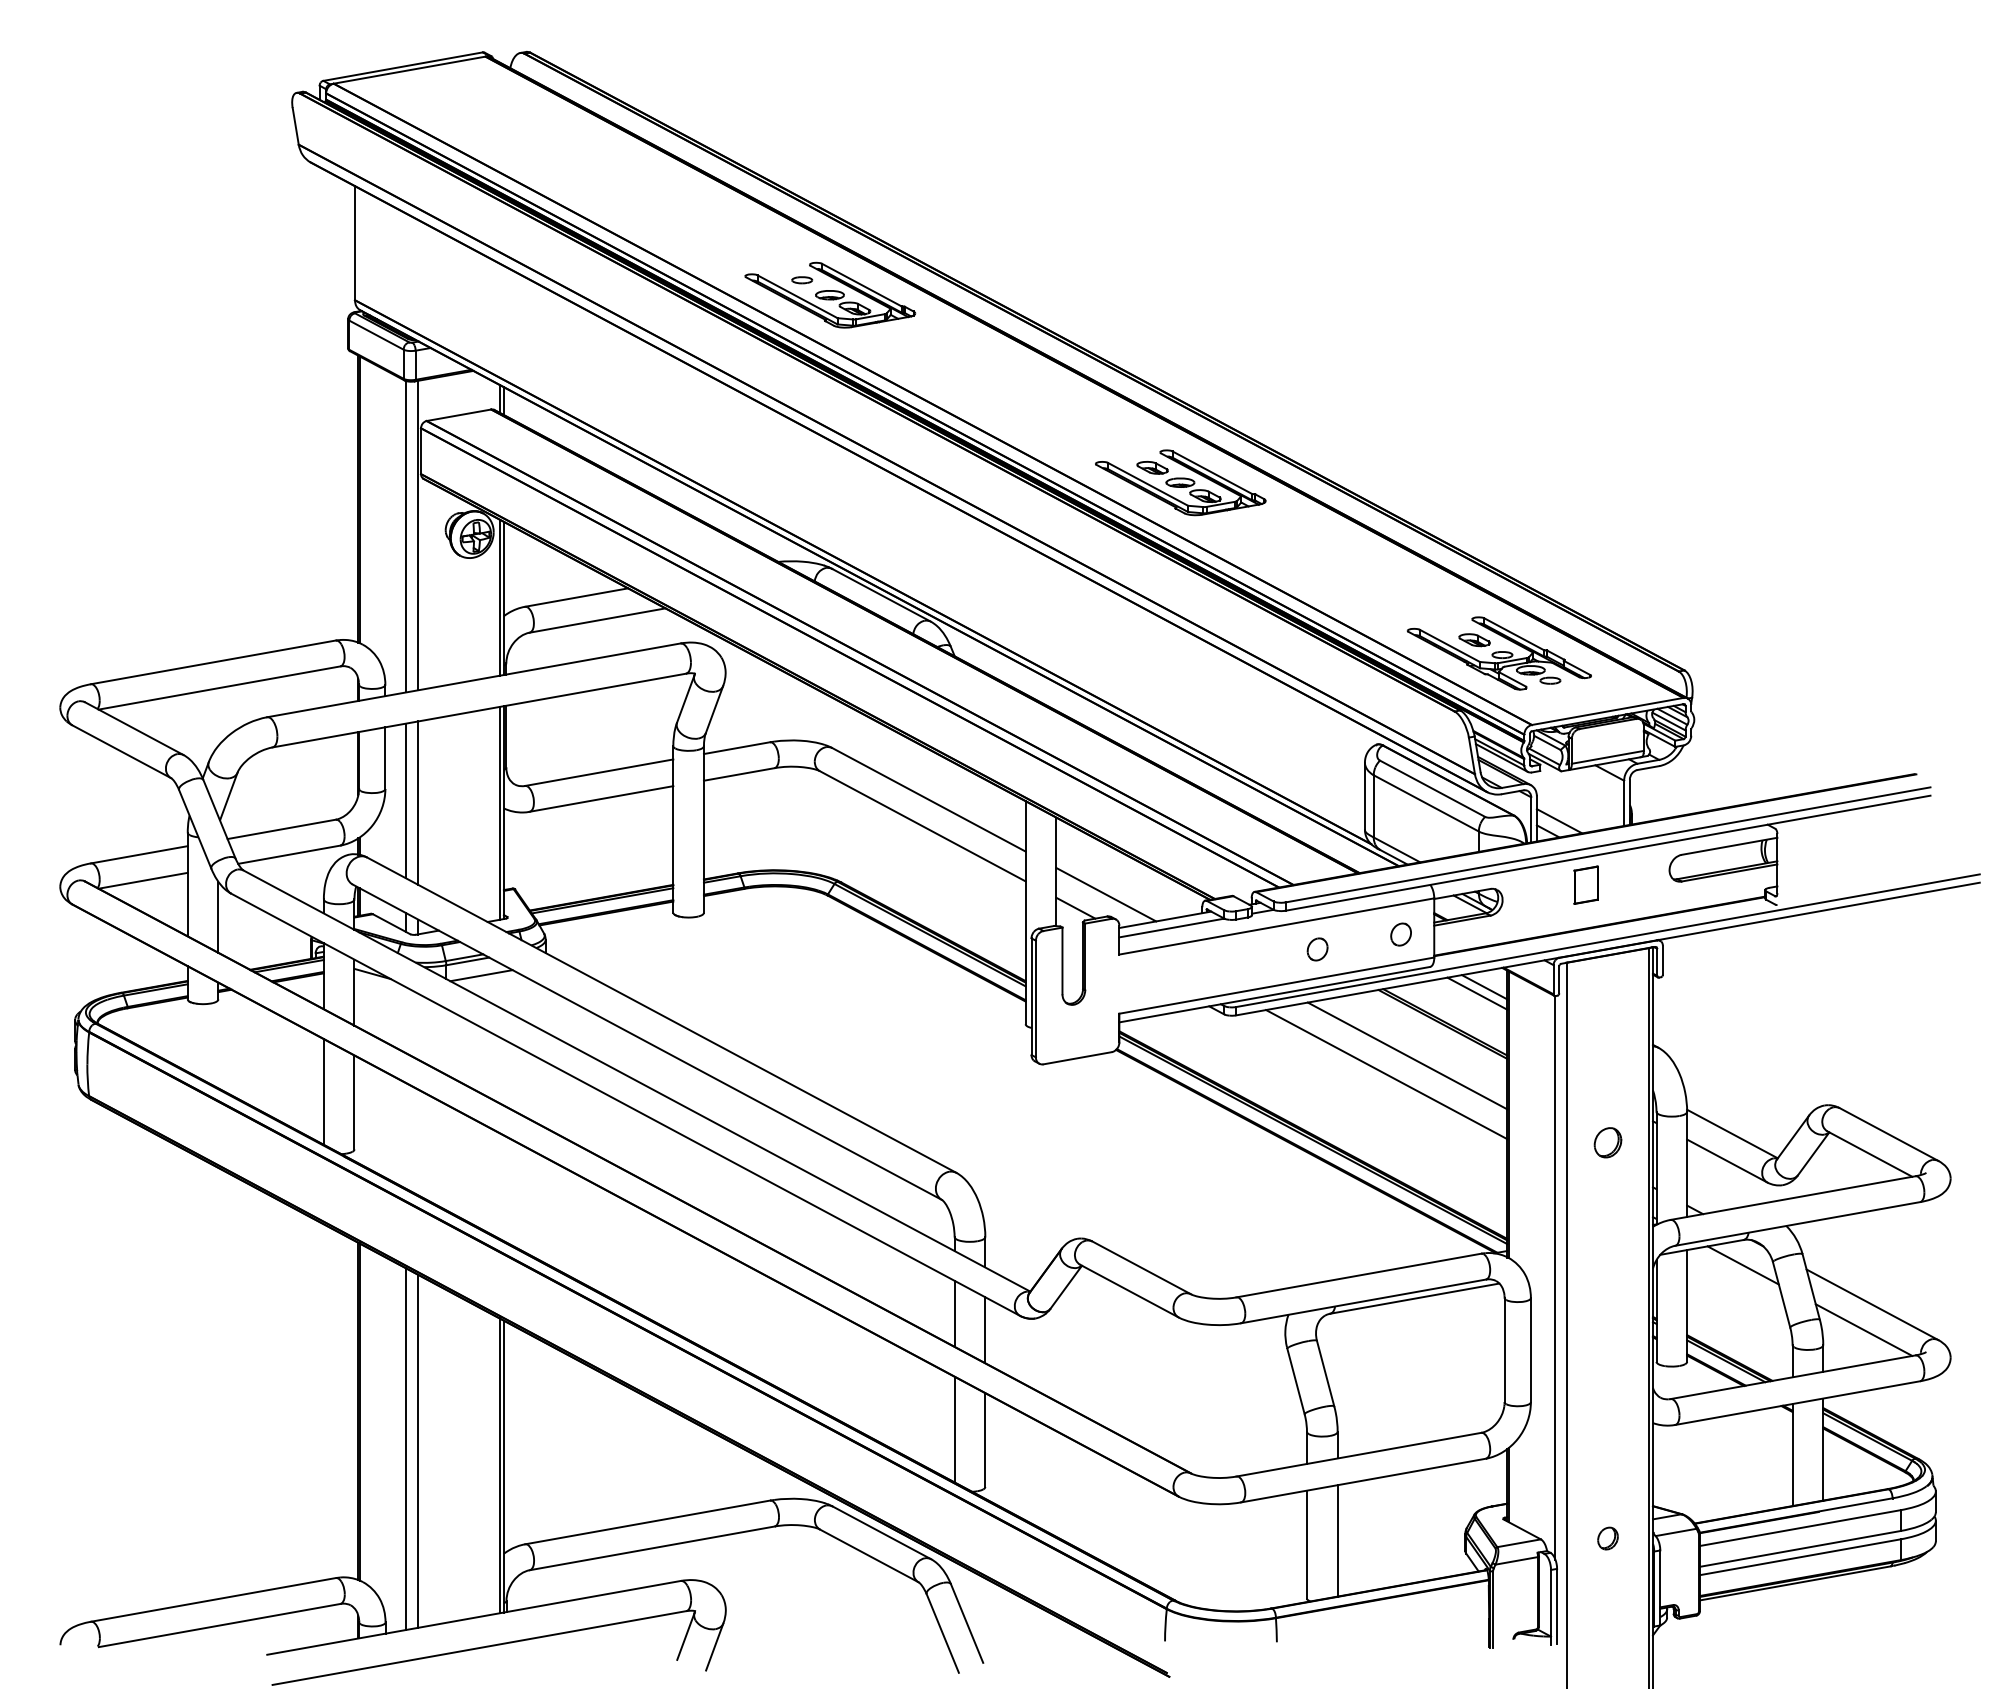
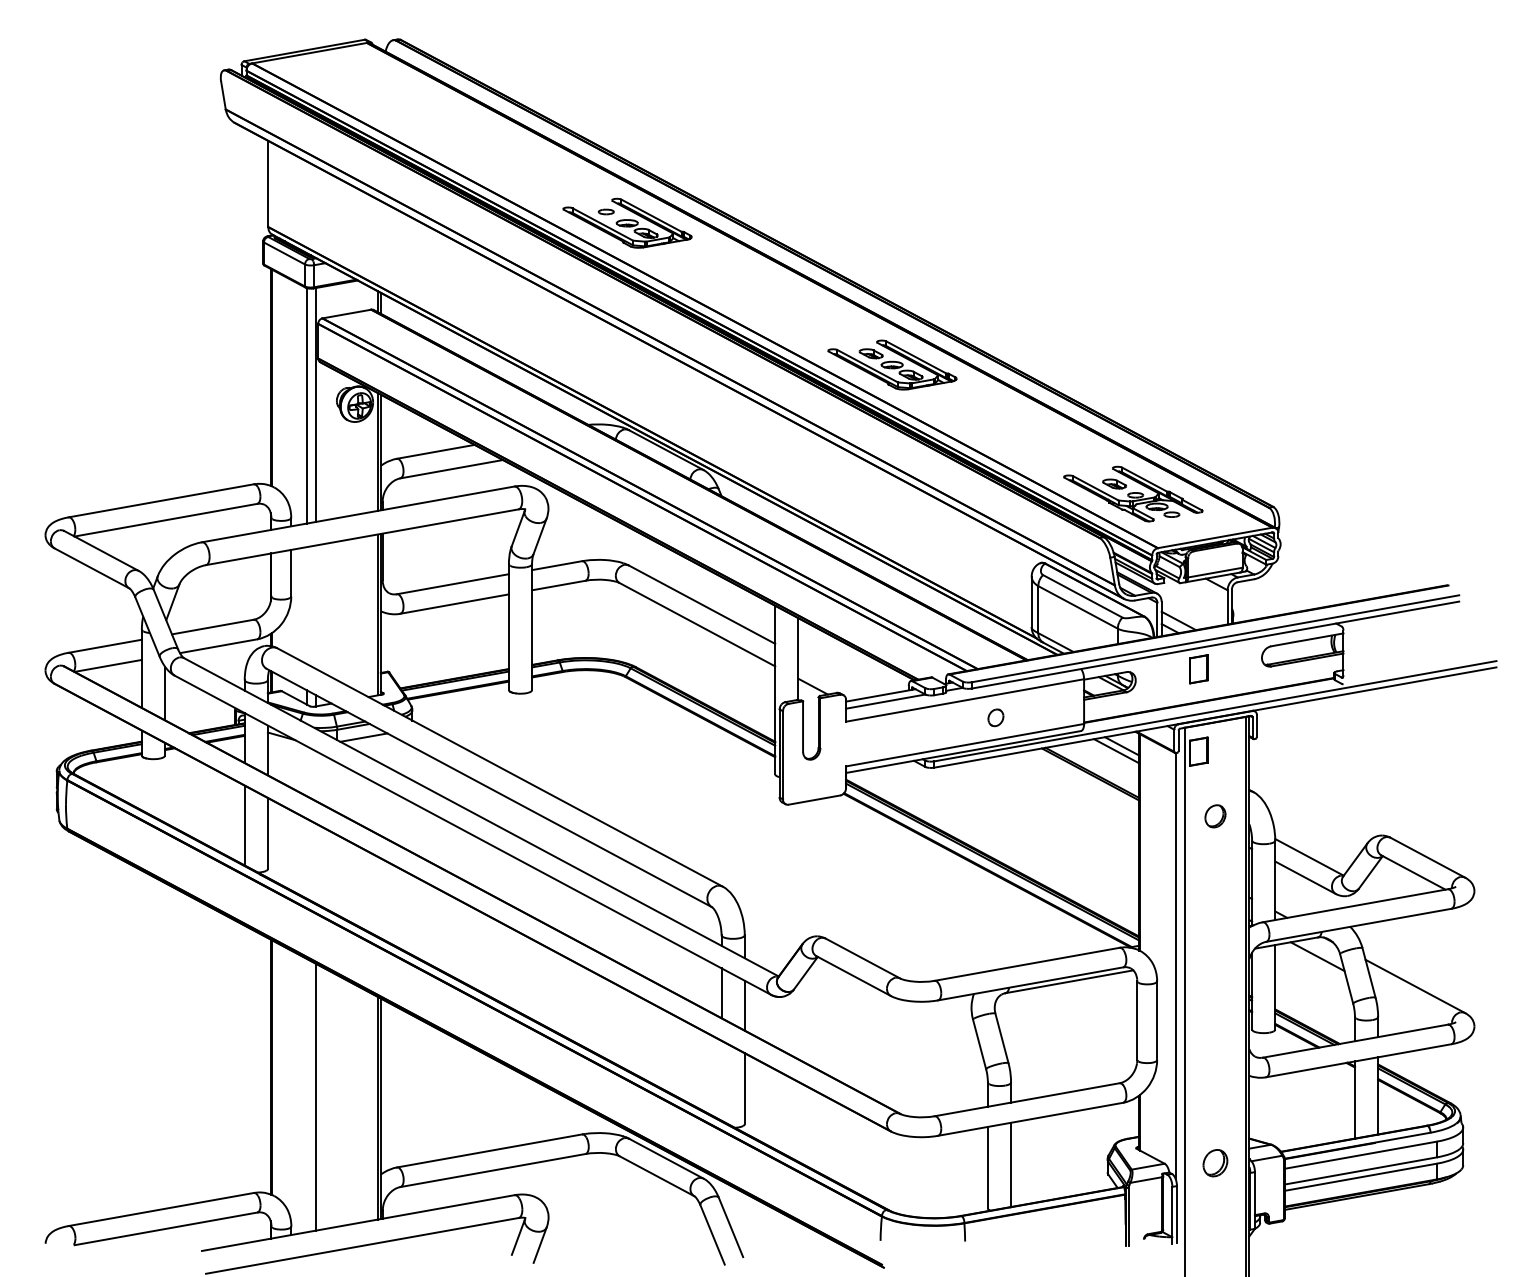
line: (406, 800) -> (307, 605), removed
line: (418, 802) -> (316, 606), removed
line: (1106, 894) -> (836, 676), removed
part: (1400, 934) -> (1058, 706), removed
part: (1585, 993) -> (1198, 751), added
line: (1407, 1055) -> (1063, 797), removed
line: (1386, 1074) -> (1047, 812), removed
part: (1607, 1142) -> (1215, 816), moved
line: (1863, 1329) -> (1408, 1005), removed
line: (954, 1429) -> (721, 1080), removed
line: (406, 1448) -> (307, 1095), removed
part: (1607, 1538) -> (1215, 1163), size x1.6

